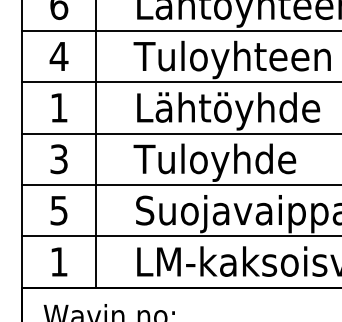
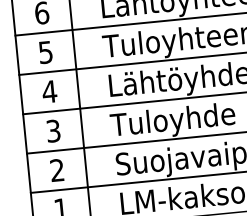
text: (58, 56) -> (45, 52), 4 -> 5
text: (58, 107) -> (49, 91), 1 -> 4
text: (58, 210) -> (56, 170), 5 -> 2

